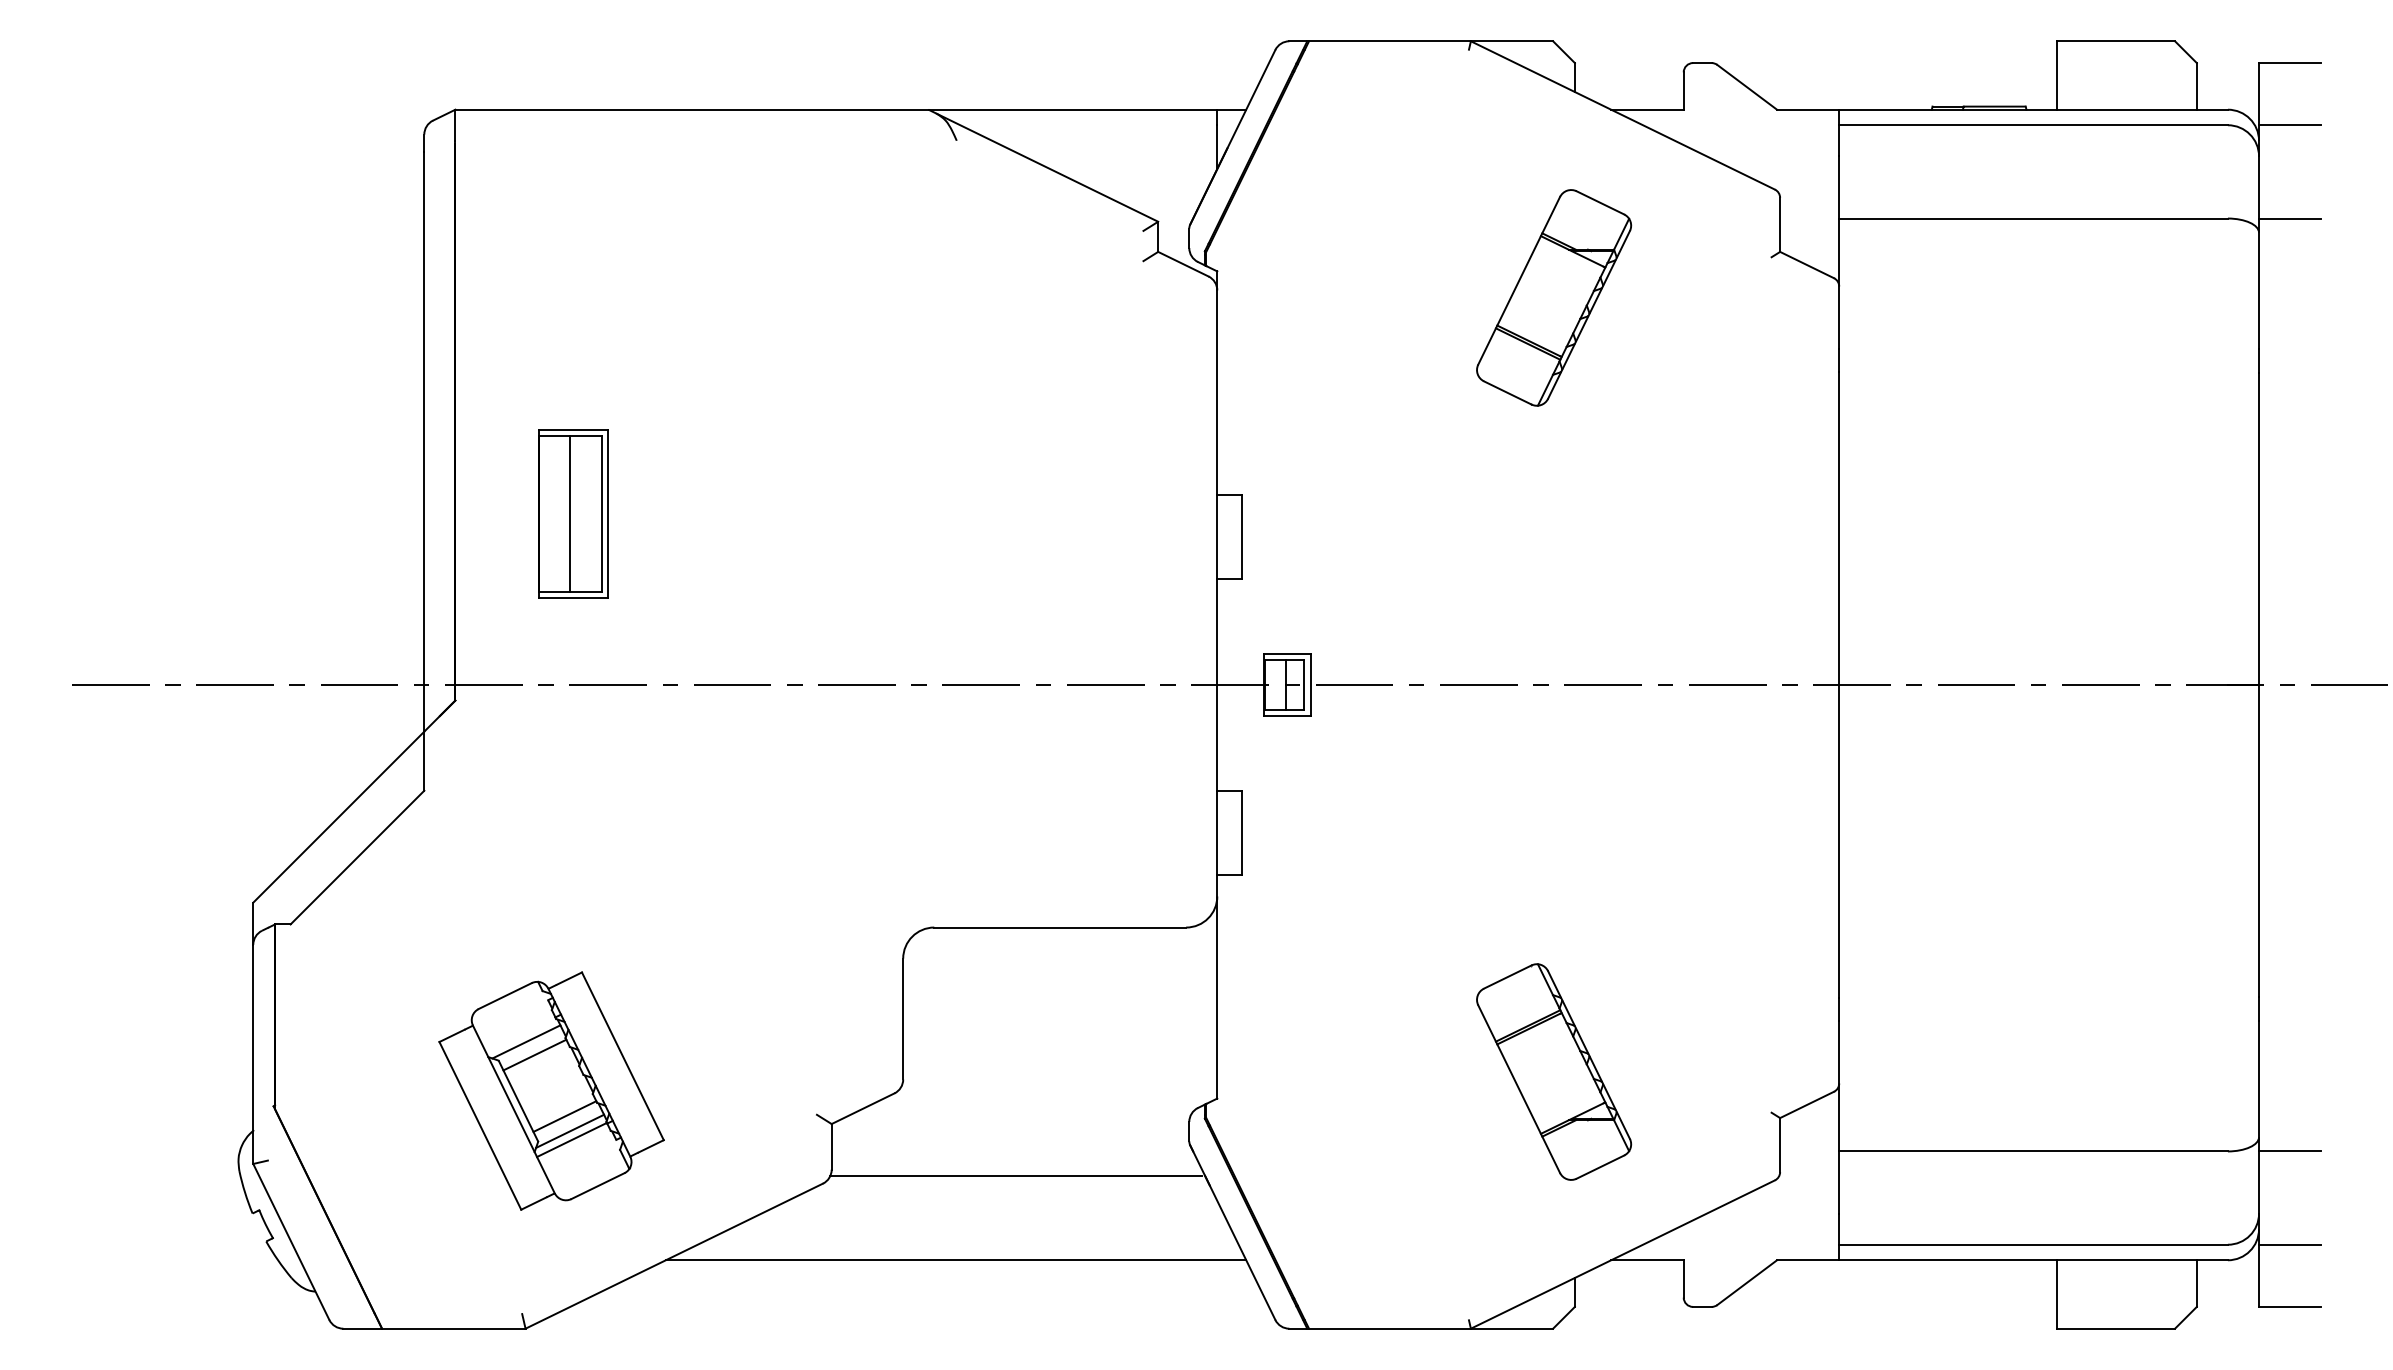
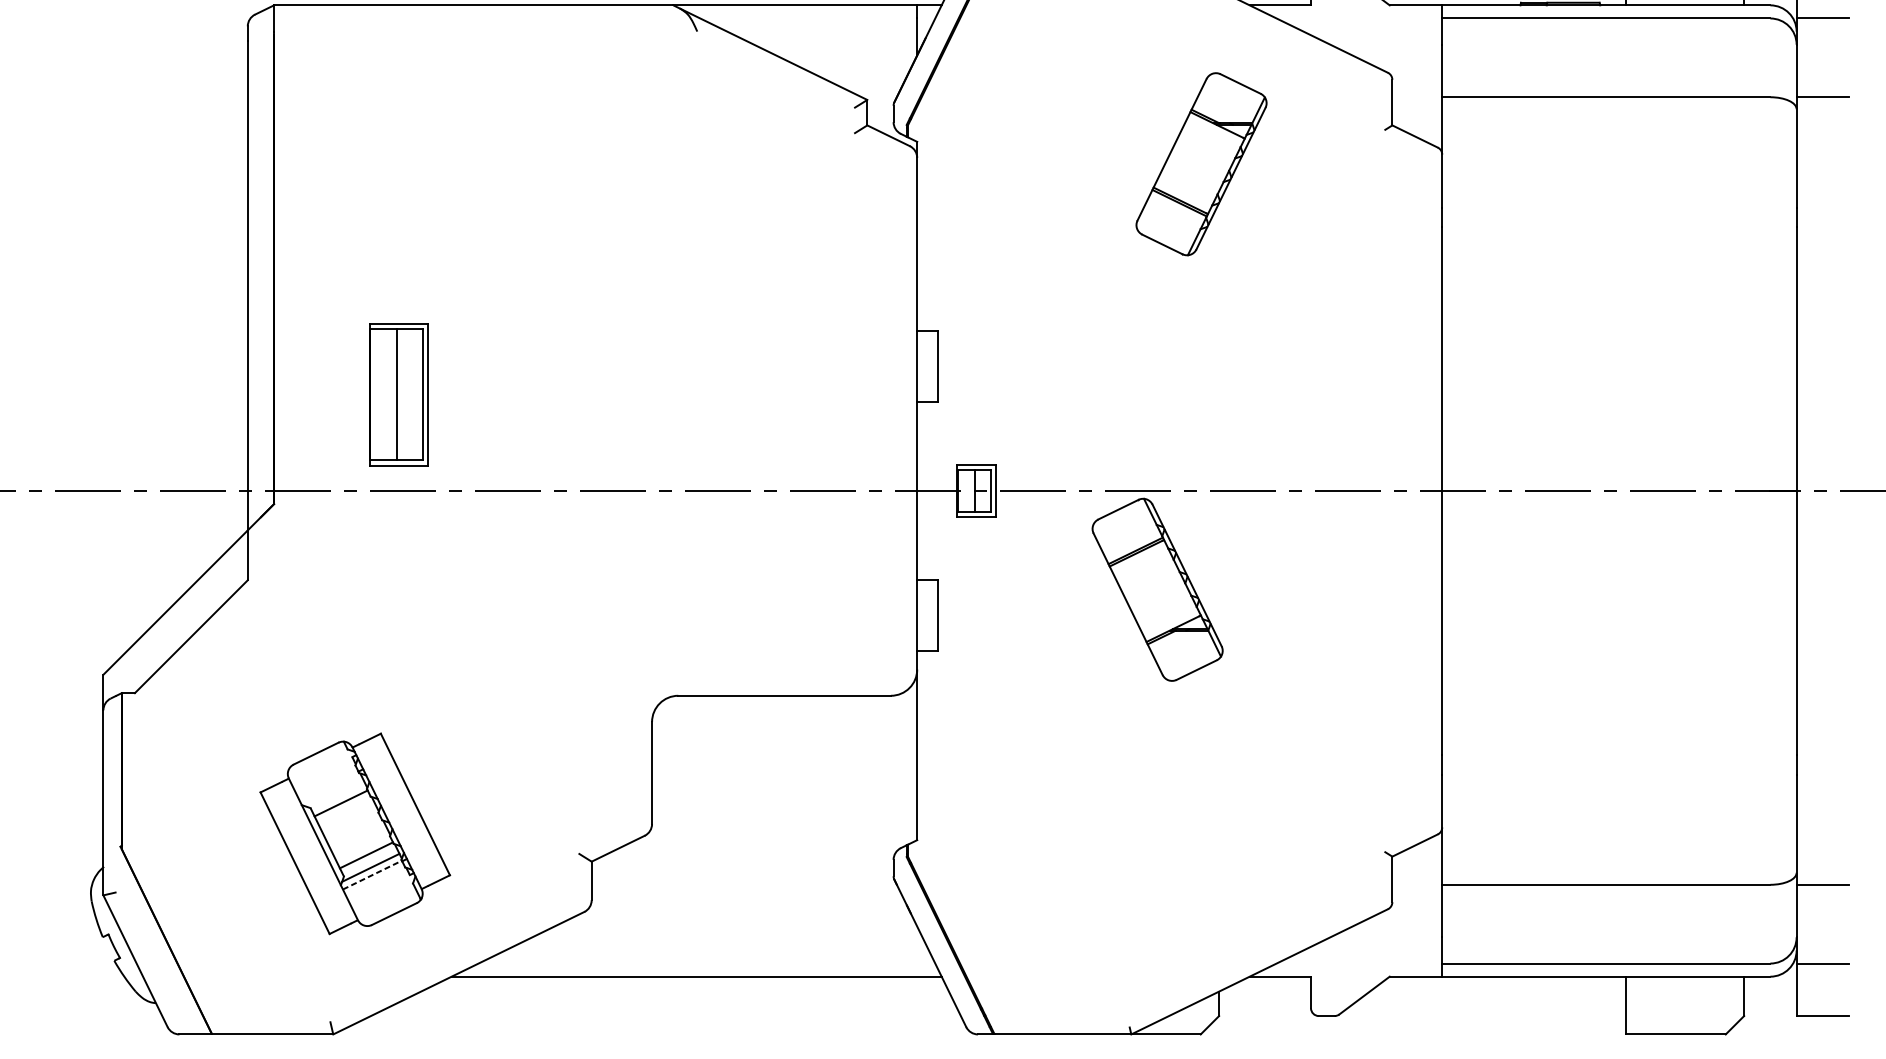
part: (573, 513) -> (399, 394), moved
line: (526, 1041) -> (334, 791), removed
part: (1554, 1071) -> (1157, 589), moved
line: (571, 1139) -> (372, 874), solid -> dashed
line: (1015, 1176) -> (746, 905), removed

